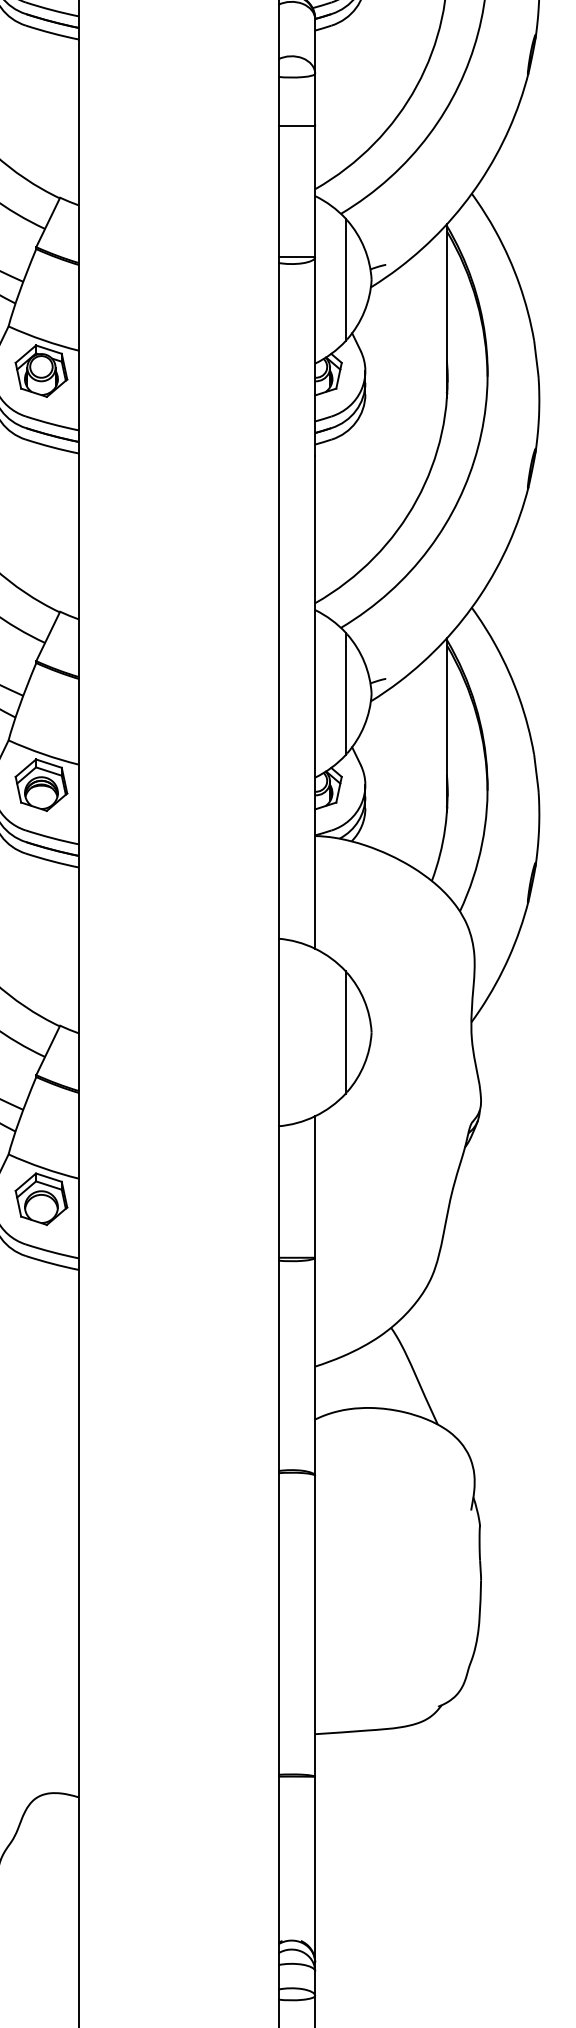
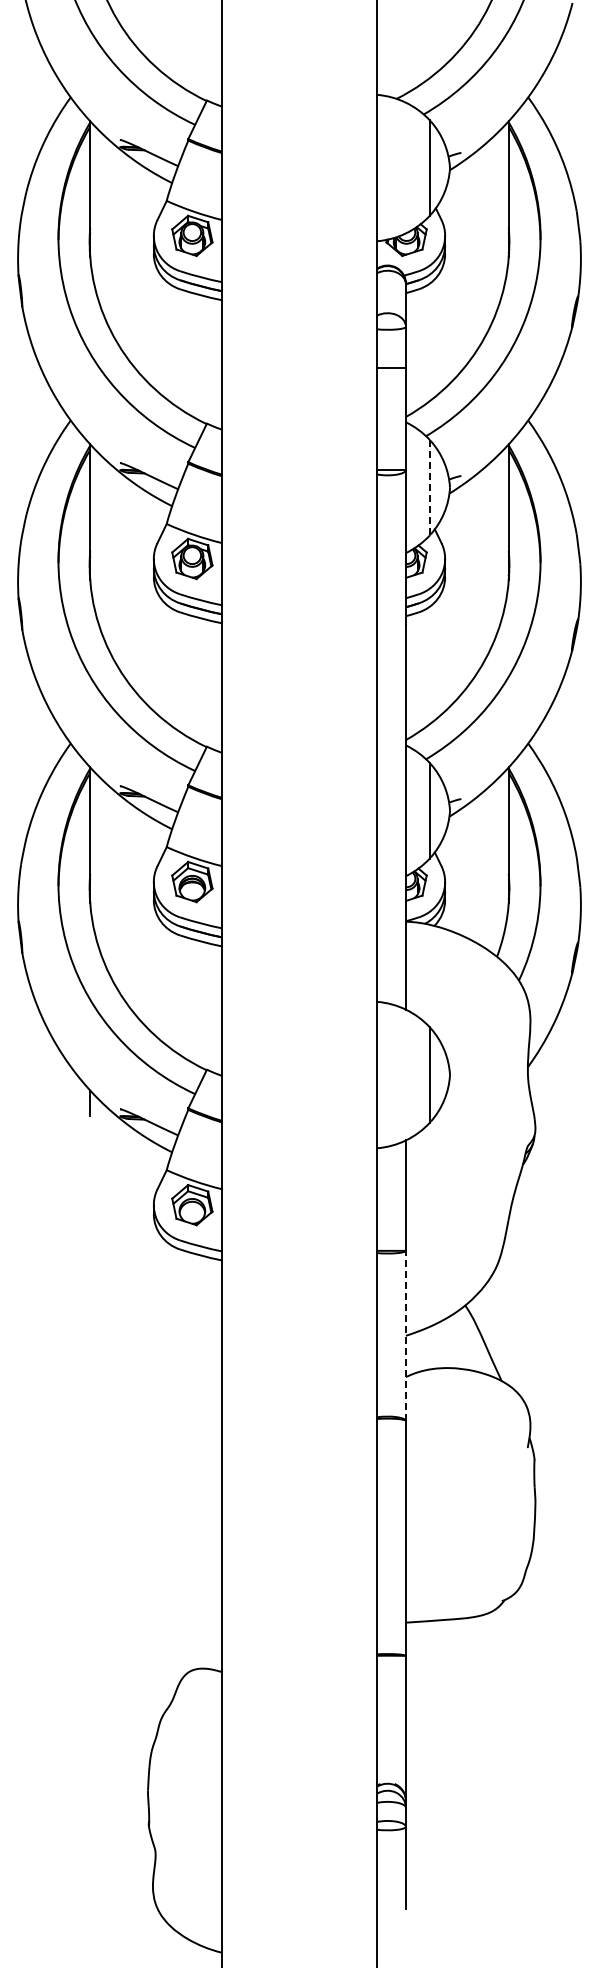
line: (345, 279) -> (429, 487), solid -> dashed
line: (314, 1366) -> (405, 1335), solid -> dashed

